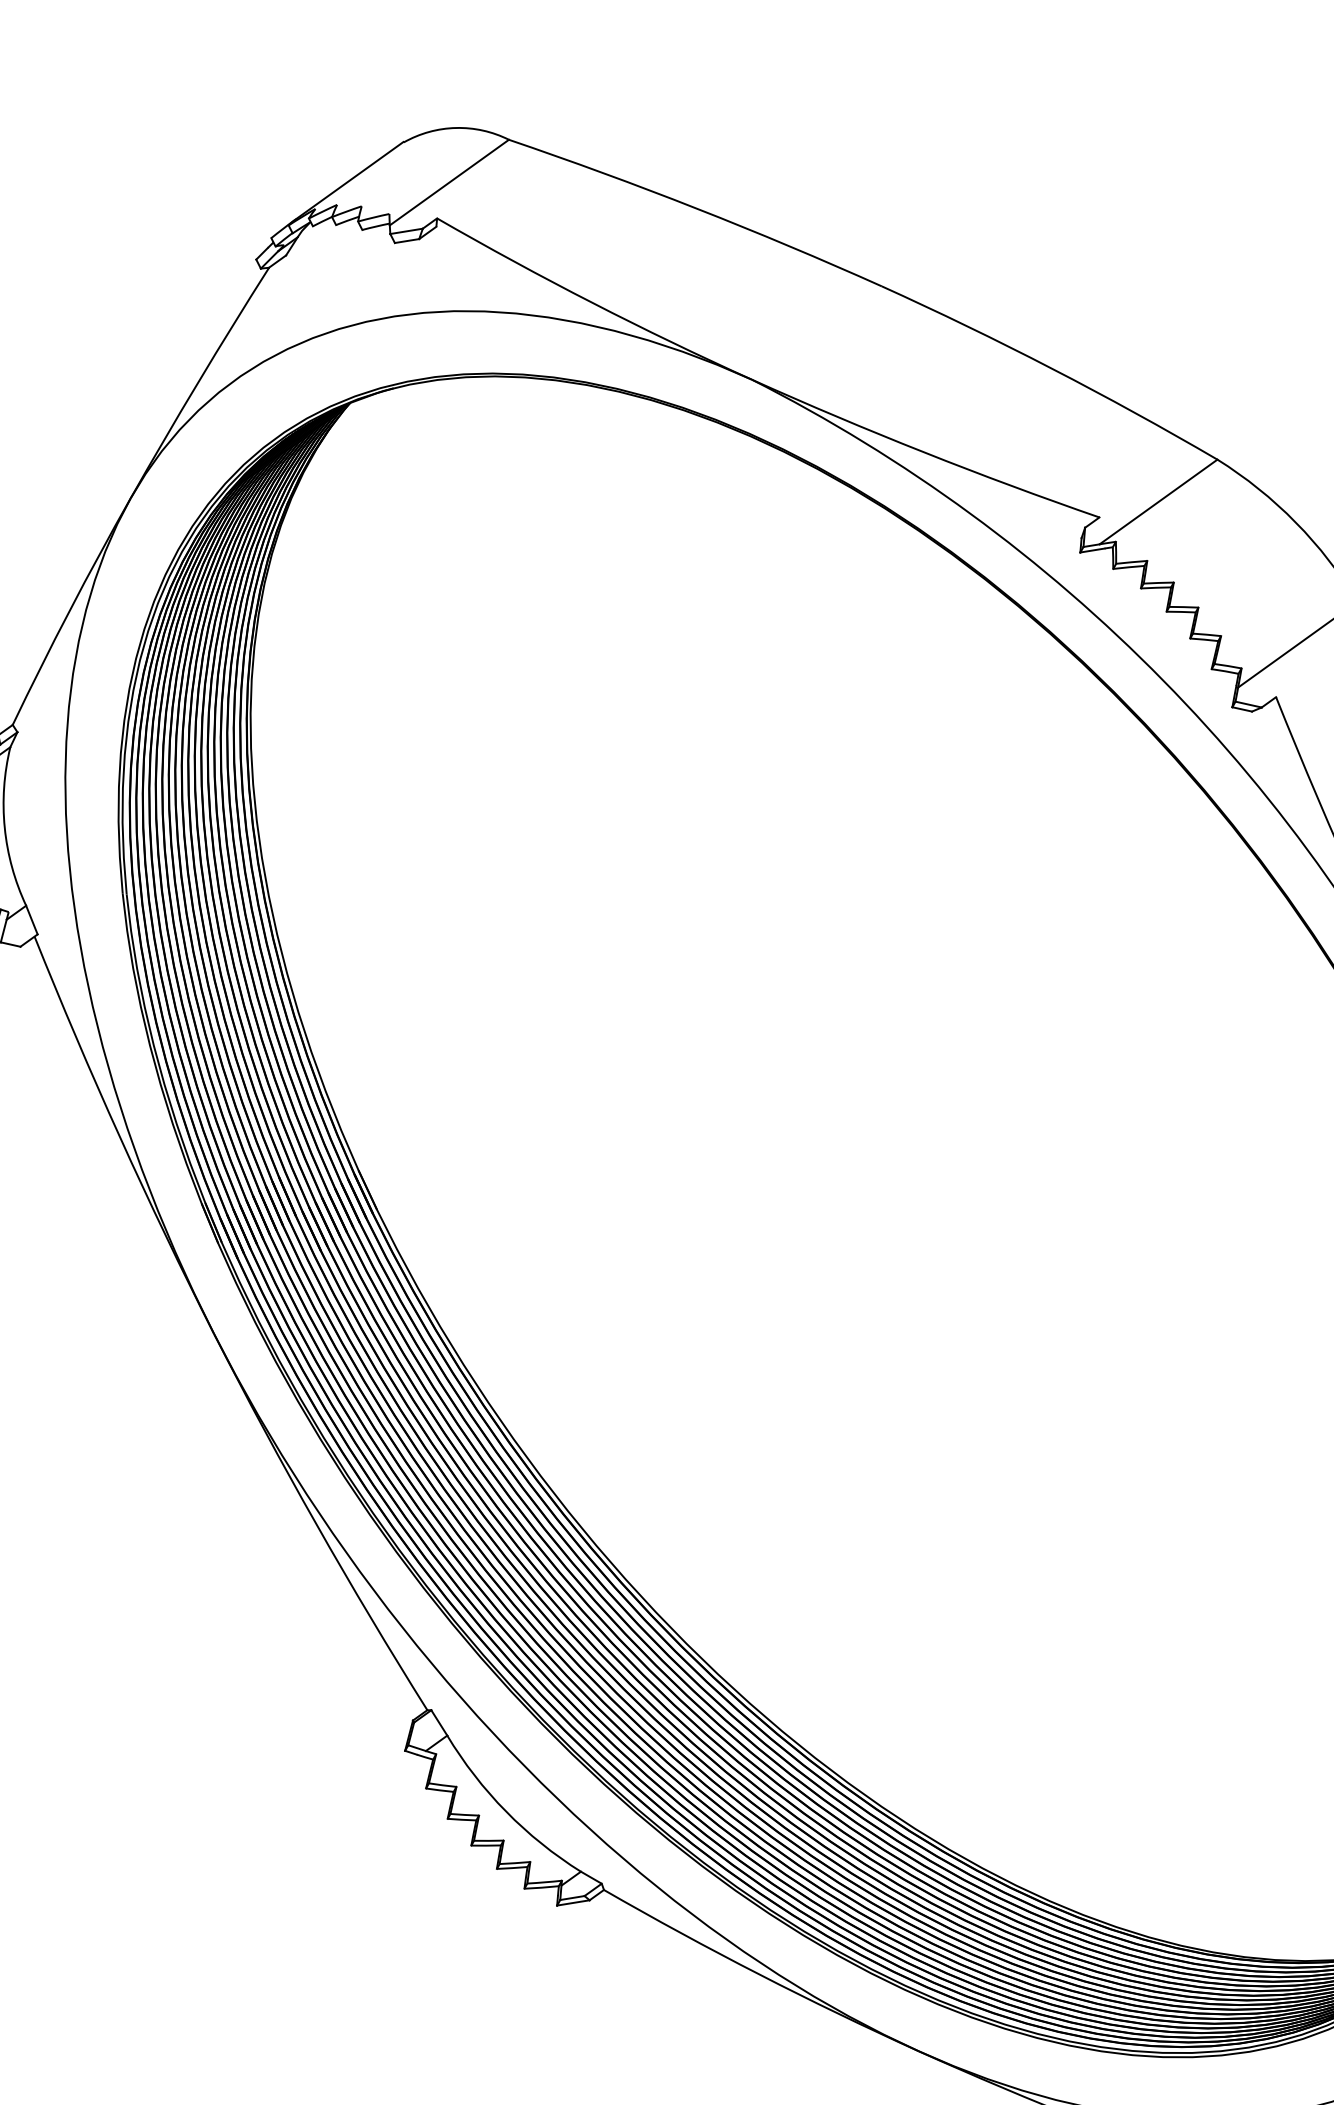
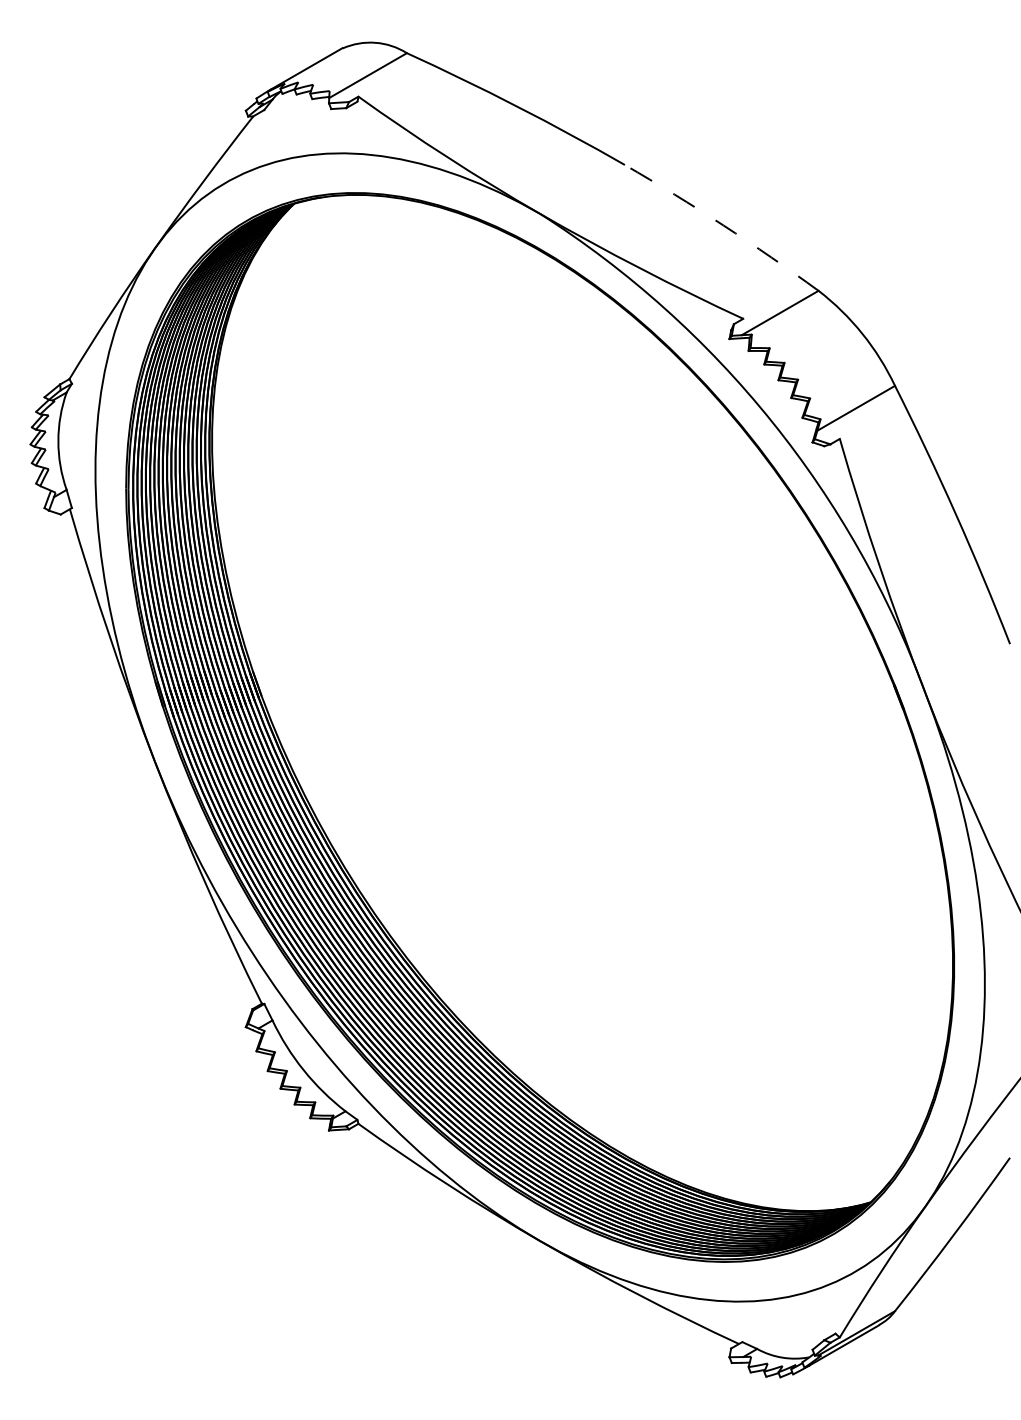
arc: (1052, 368) -> (723, 225), solid -> dashed

